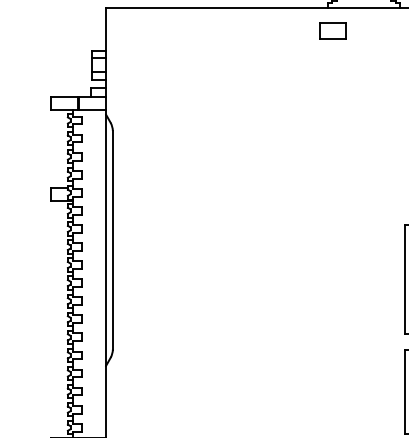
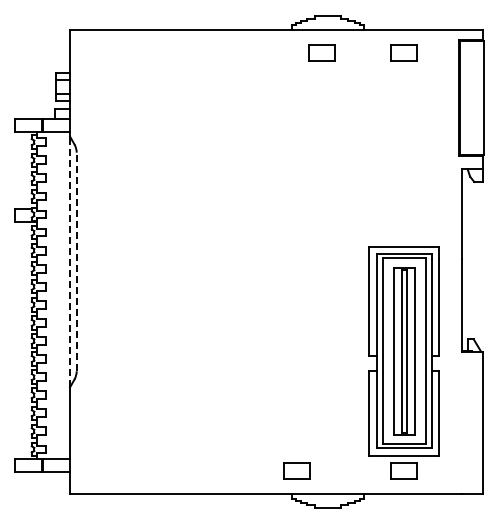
part: (332, 30) -> (321, 52), moved
line: (106, 239) -> (70, 261), solid -> dashed
line: (112, 239) -> (76, 261), solid -> dashed

